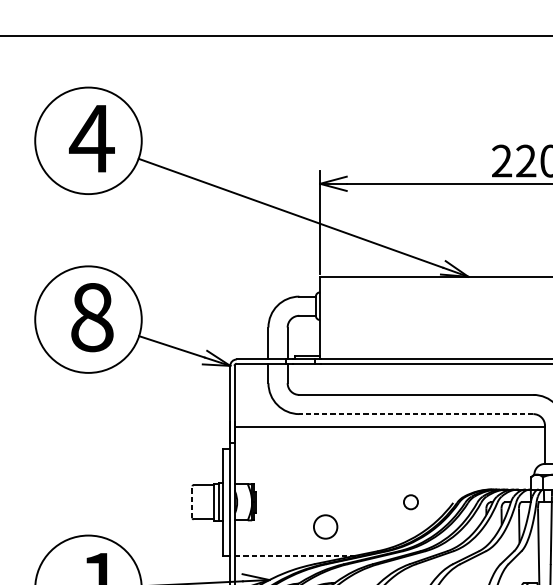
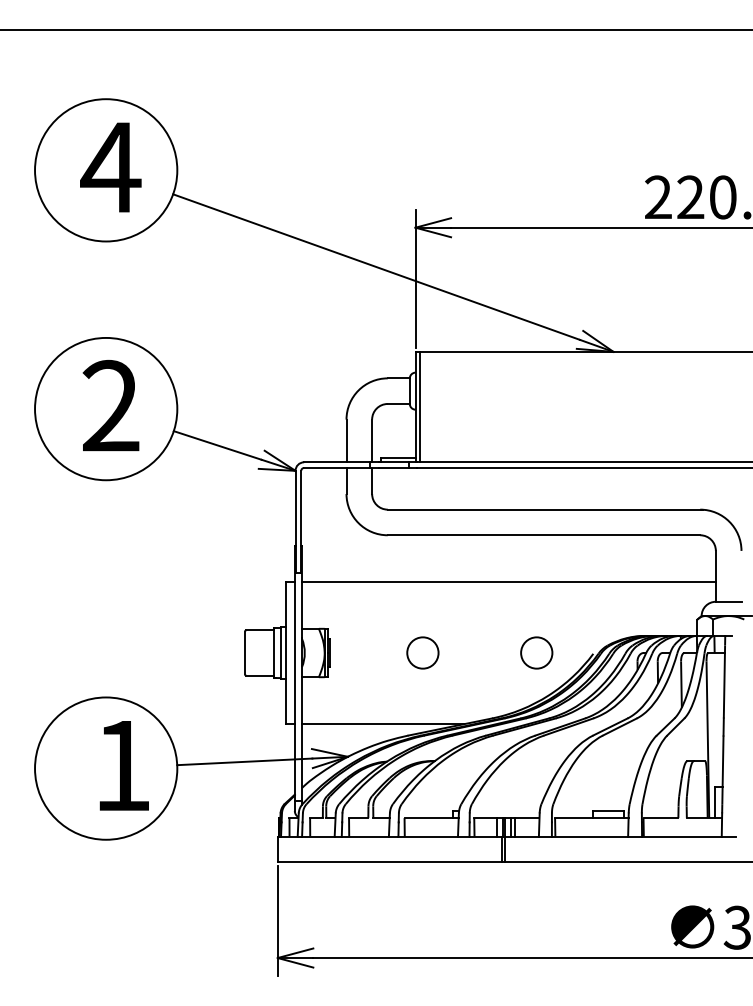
text: (91, 316) -> (110, 405), 8 -> 2
line: (323, 317) -> (420, 406), added
line: (415, 414) -> (543, 535), dashed -> solid
line: (389, 427) -> (508, 581), moved
line: (192, 501) -> (245, 652), dashed -> solid
circle: (410, 501) -> (536, 652), size x1.67
circle: (325, 526) -> (422, 652), moved
line: (296, 555) -> (383, 724), dashed -> solid

